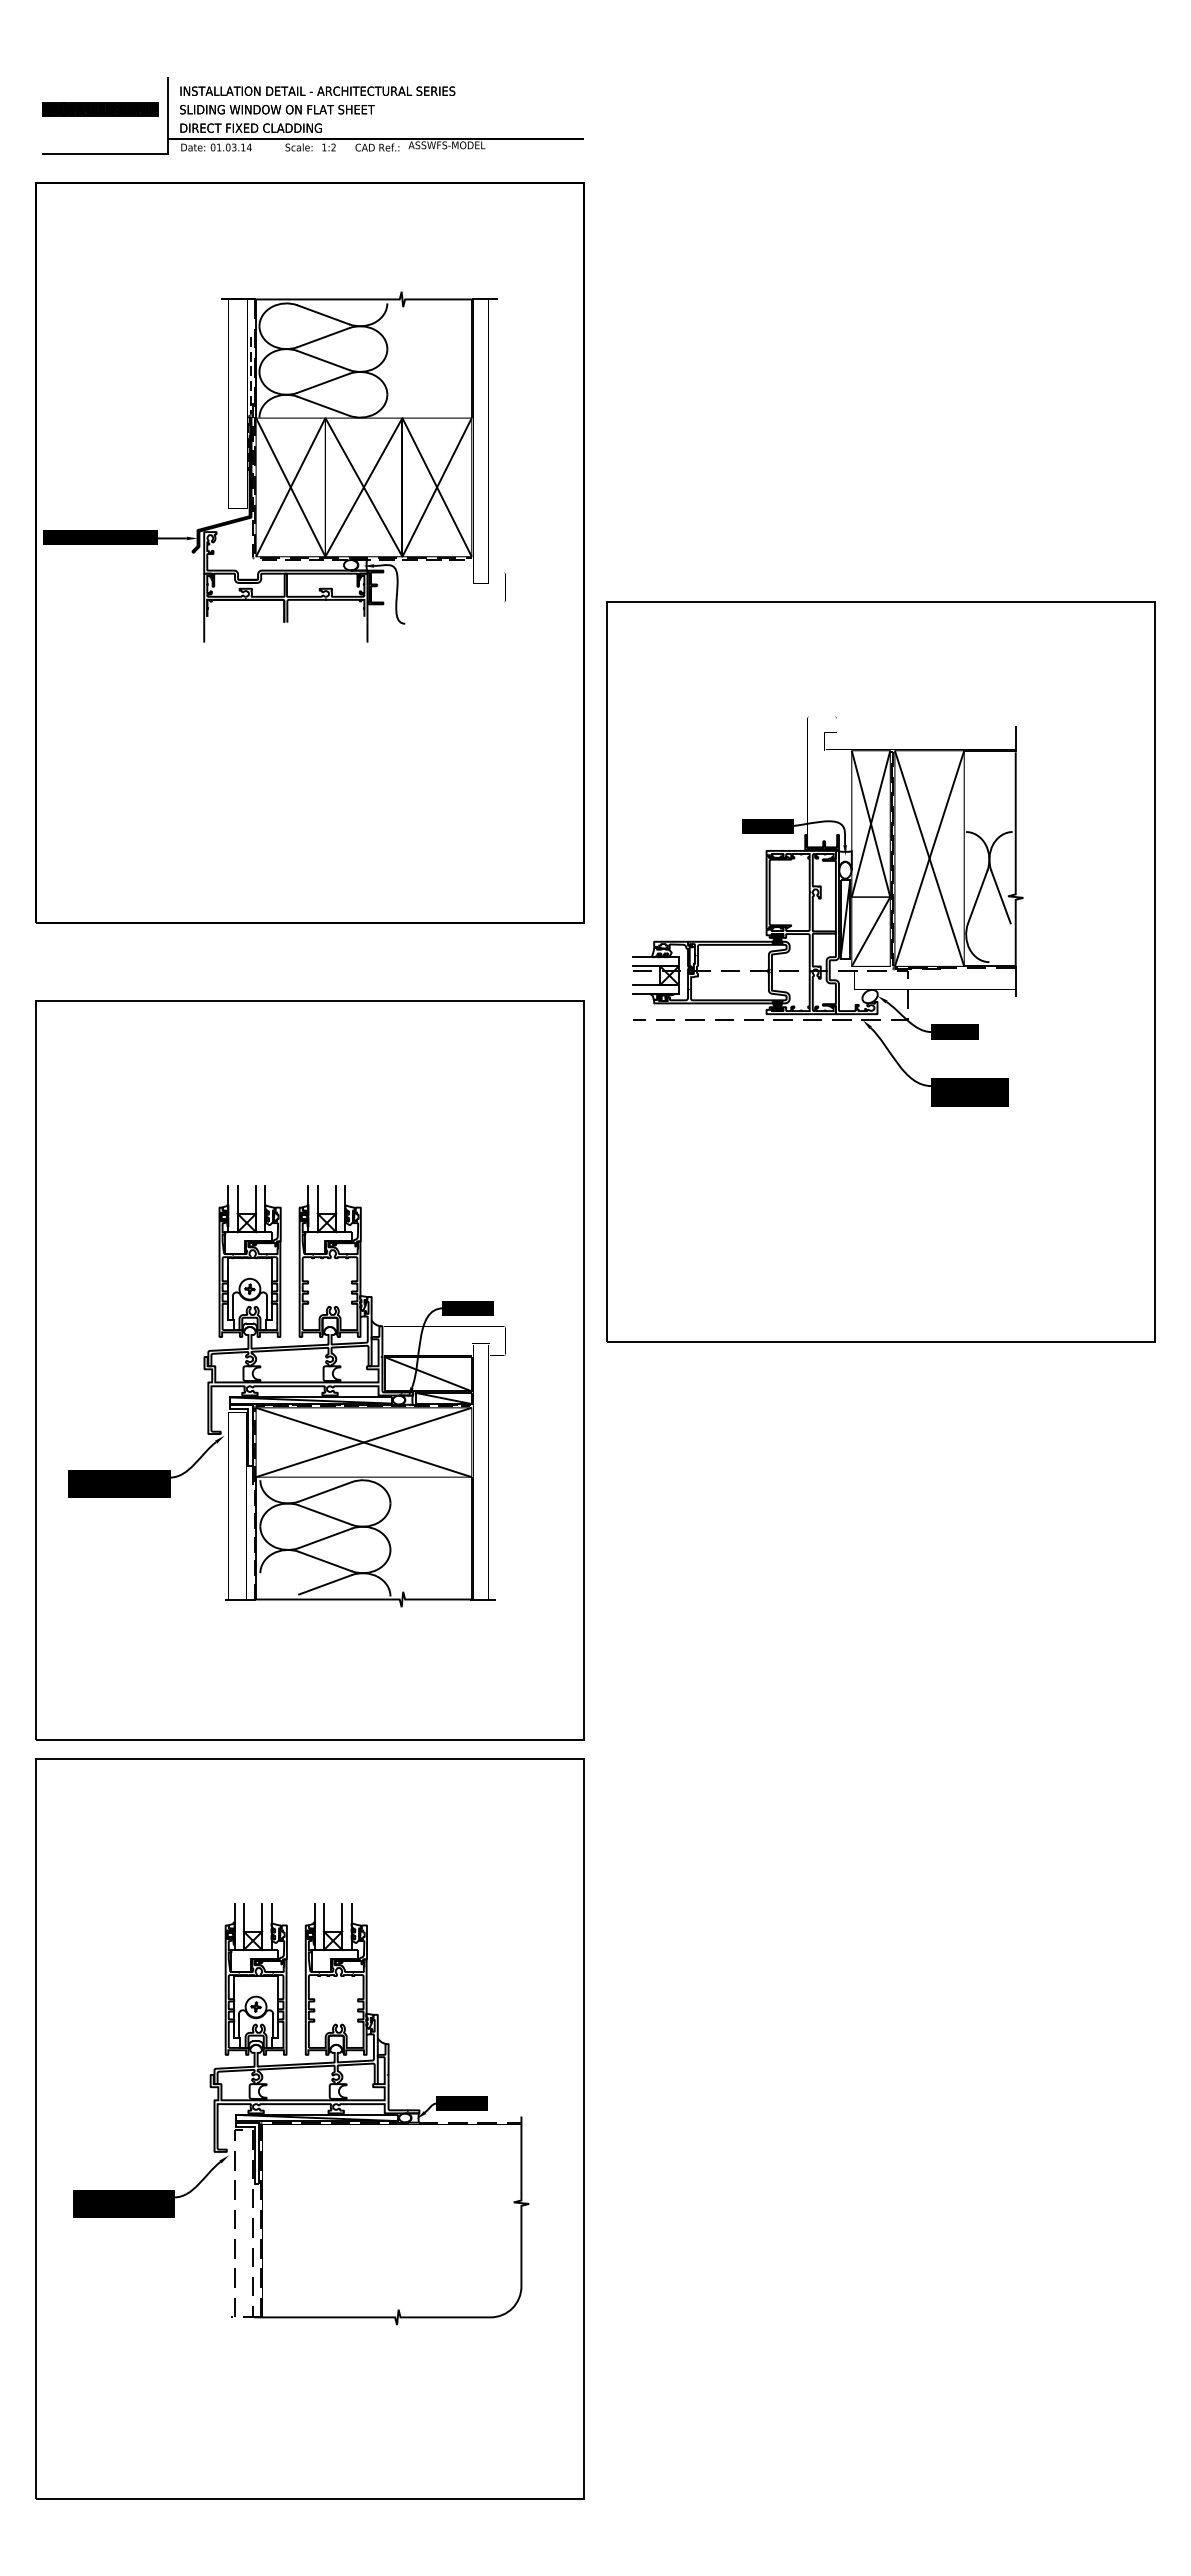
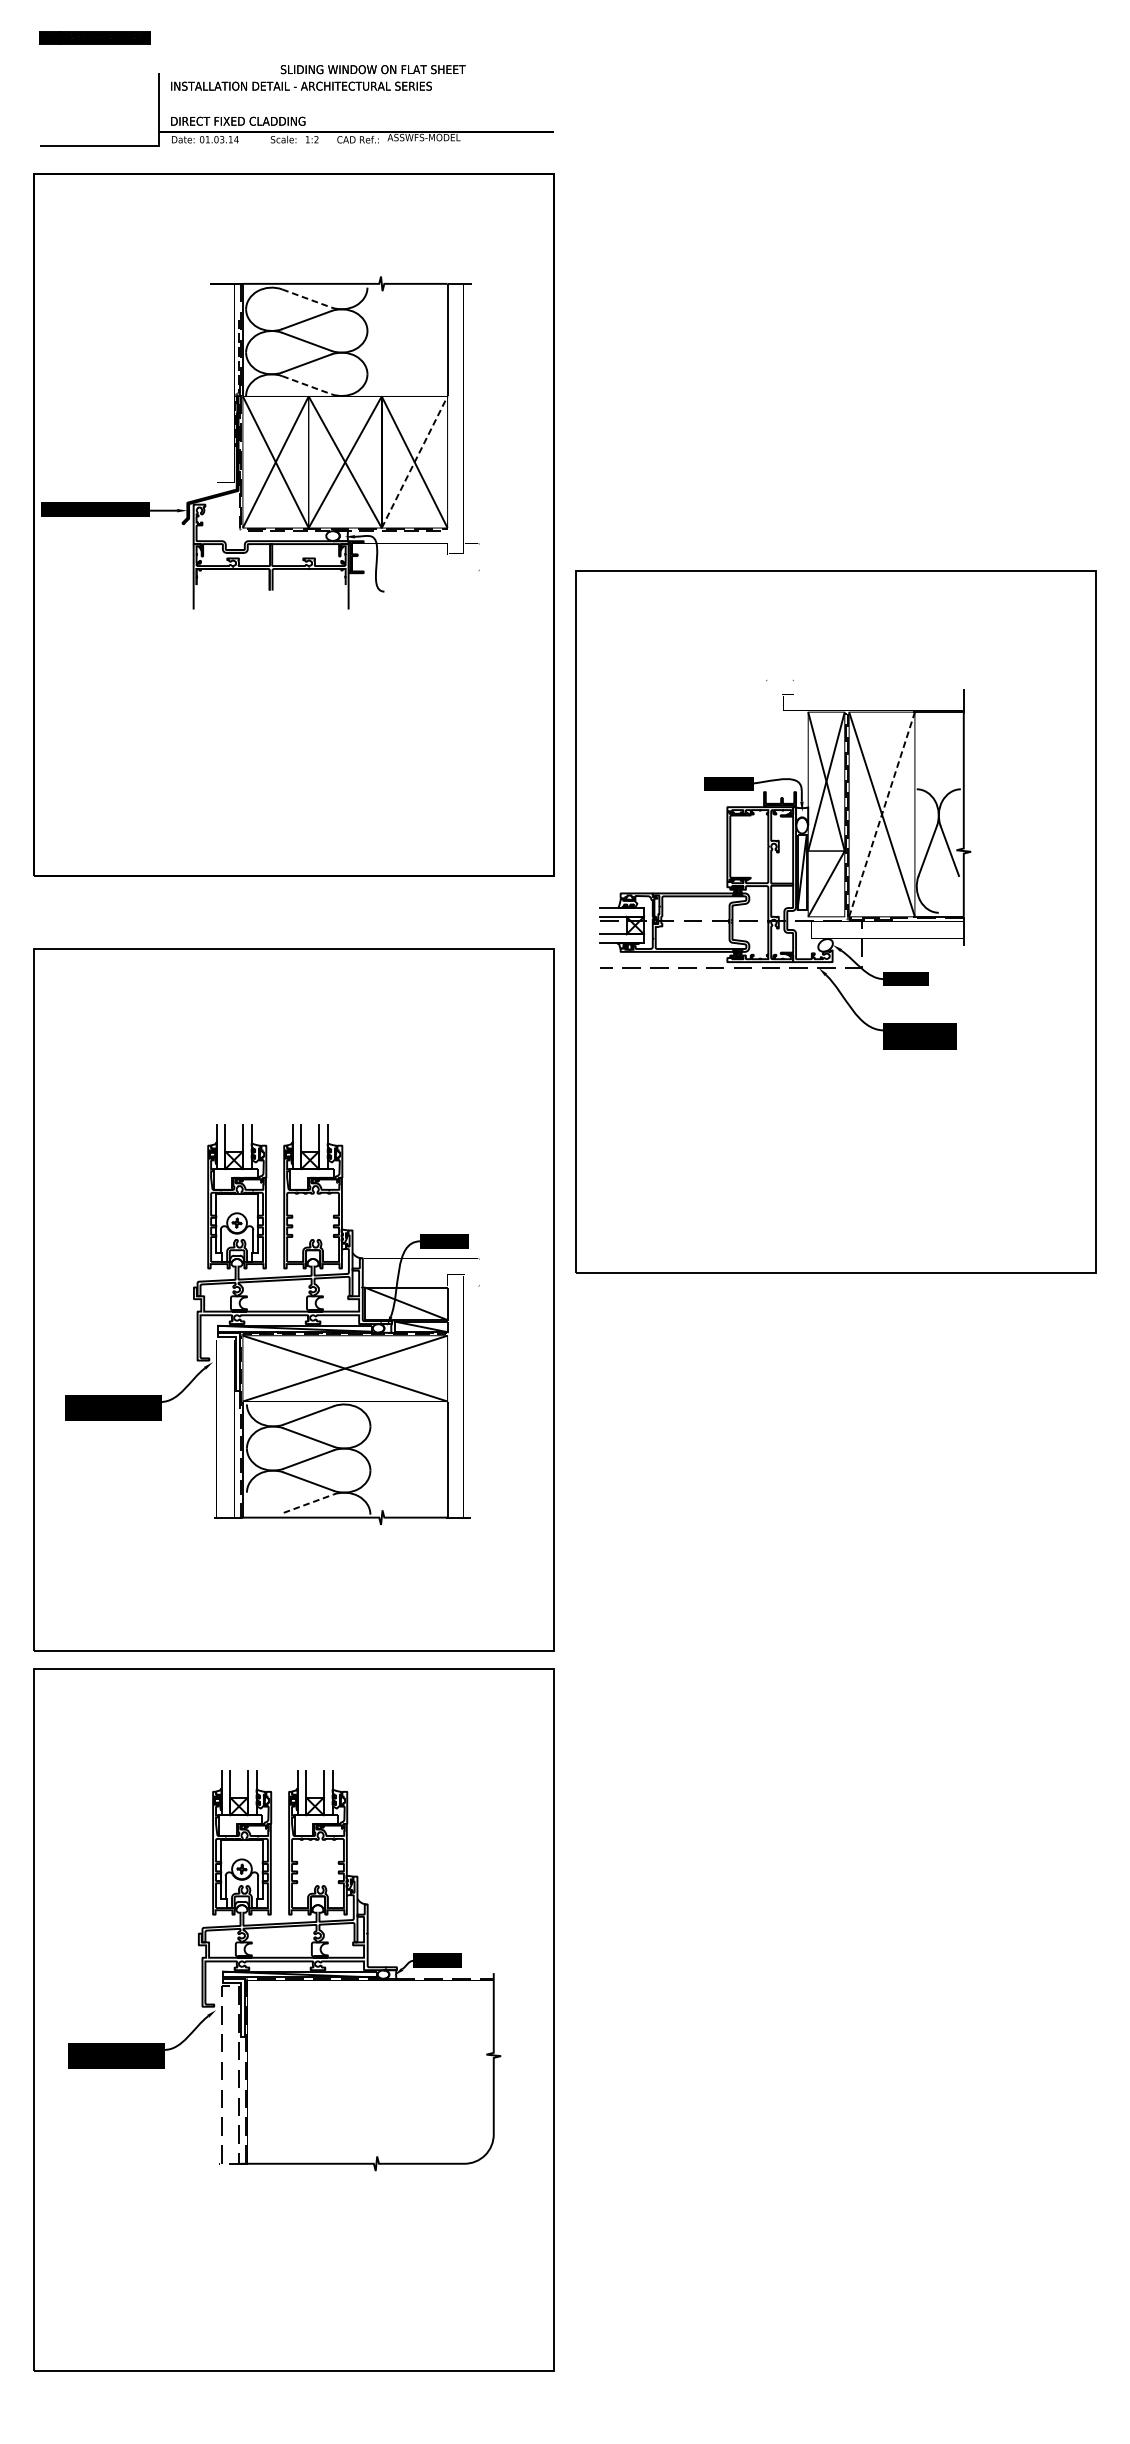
part: (100, 109) -> (95, 38), moved
text: (277, 109) -> (373, 69), moved
line: (323, 314) -> (306, 298), solid -> dashed
line: (323, 406) -> (306, 385), solid -> dashed
line: (437, 486) -> (415, 461), solid -> dashed
line: (929, 858) -> (881, 814), solid -> dashed
line: (325, 1584) -> (308, 1503), solid -> dashed
part: (301, 2114) -> (285, 1971), moved

